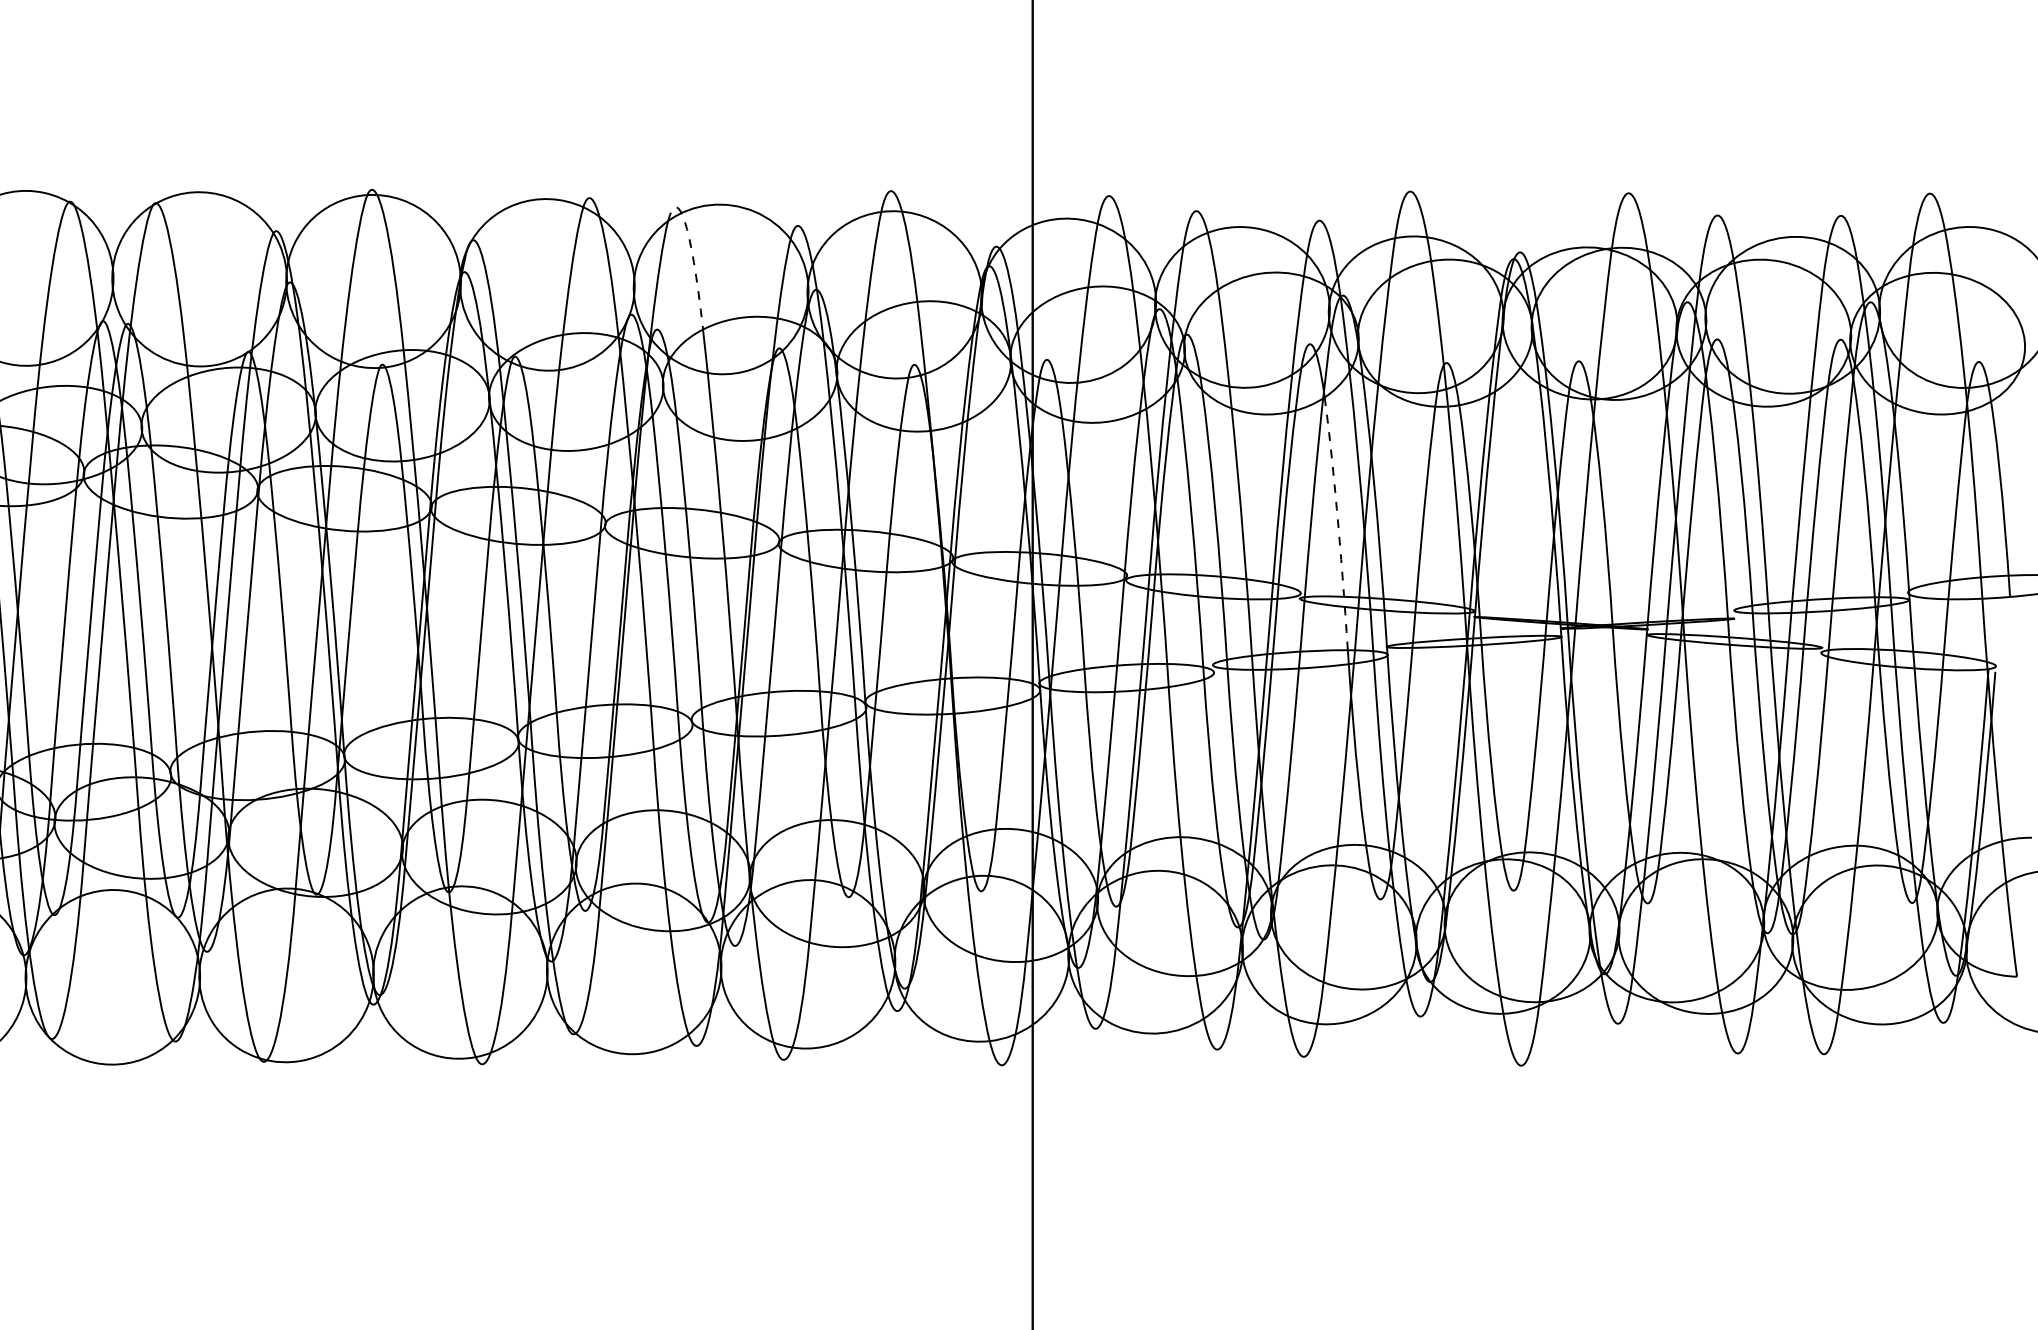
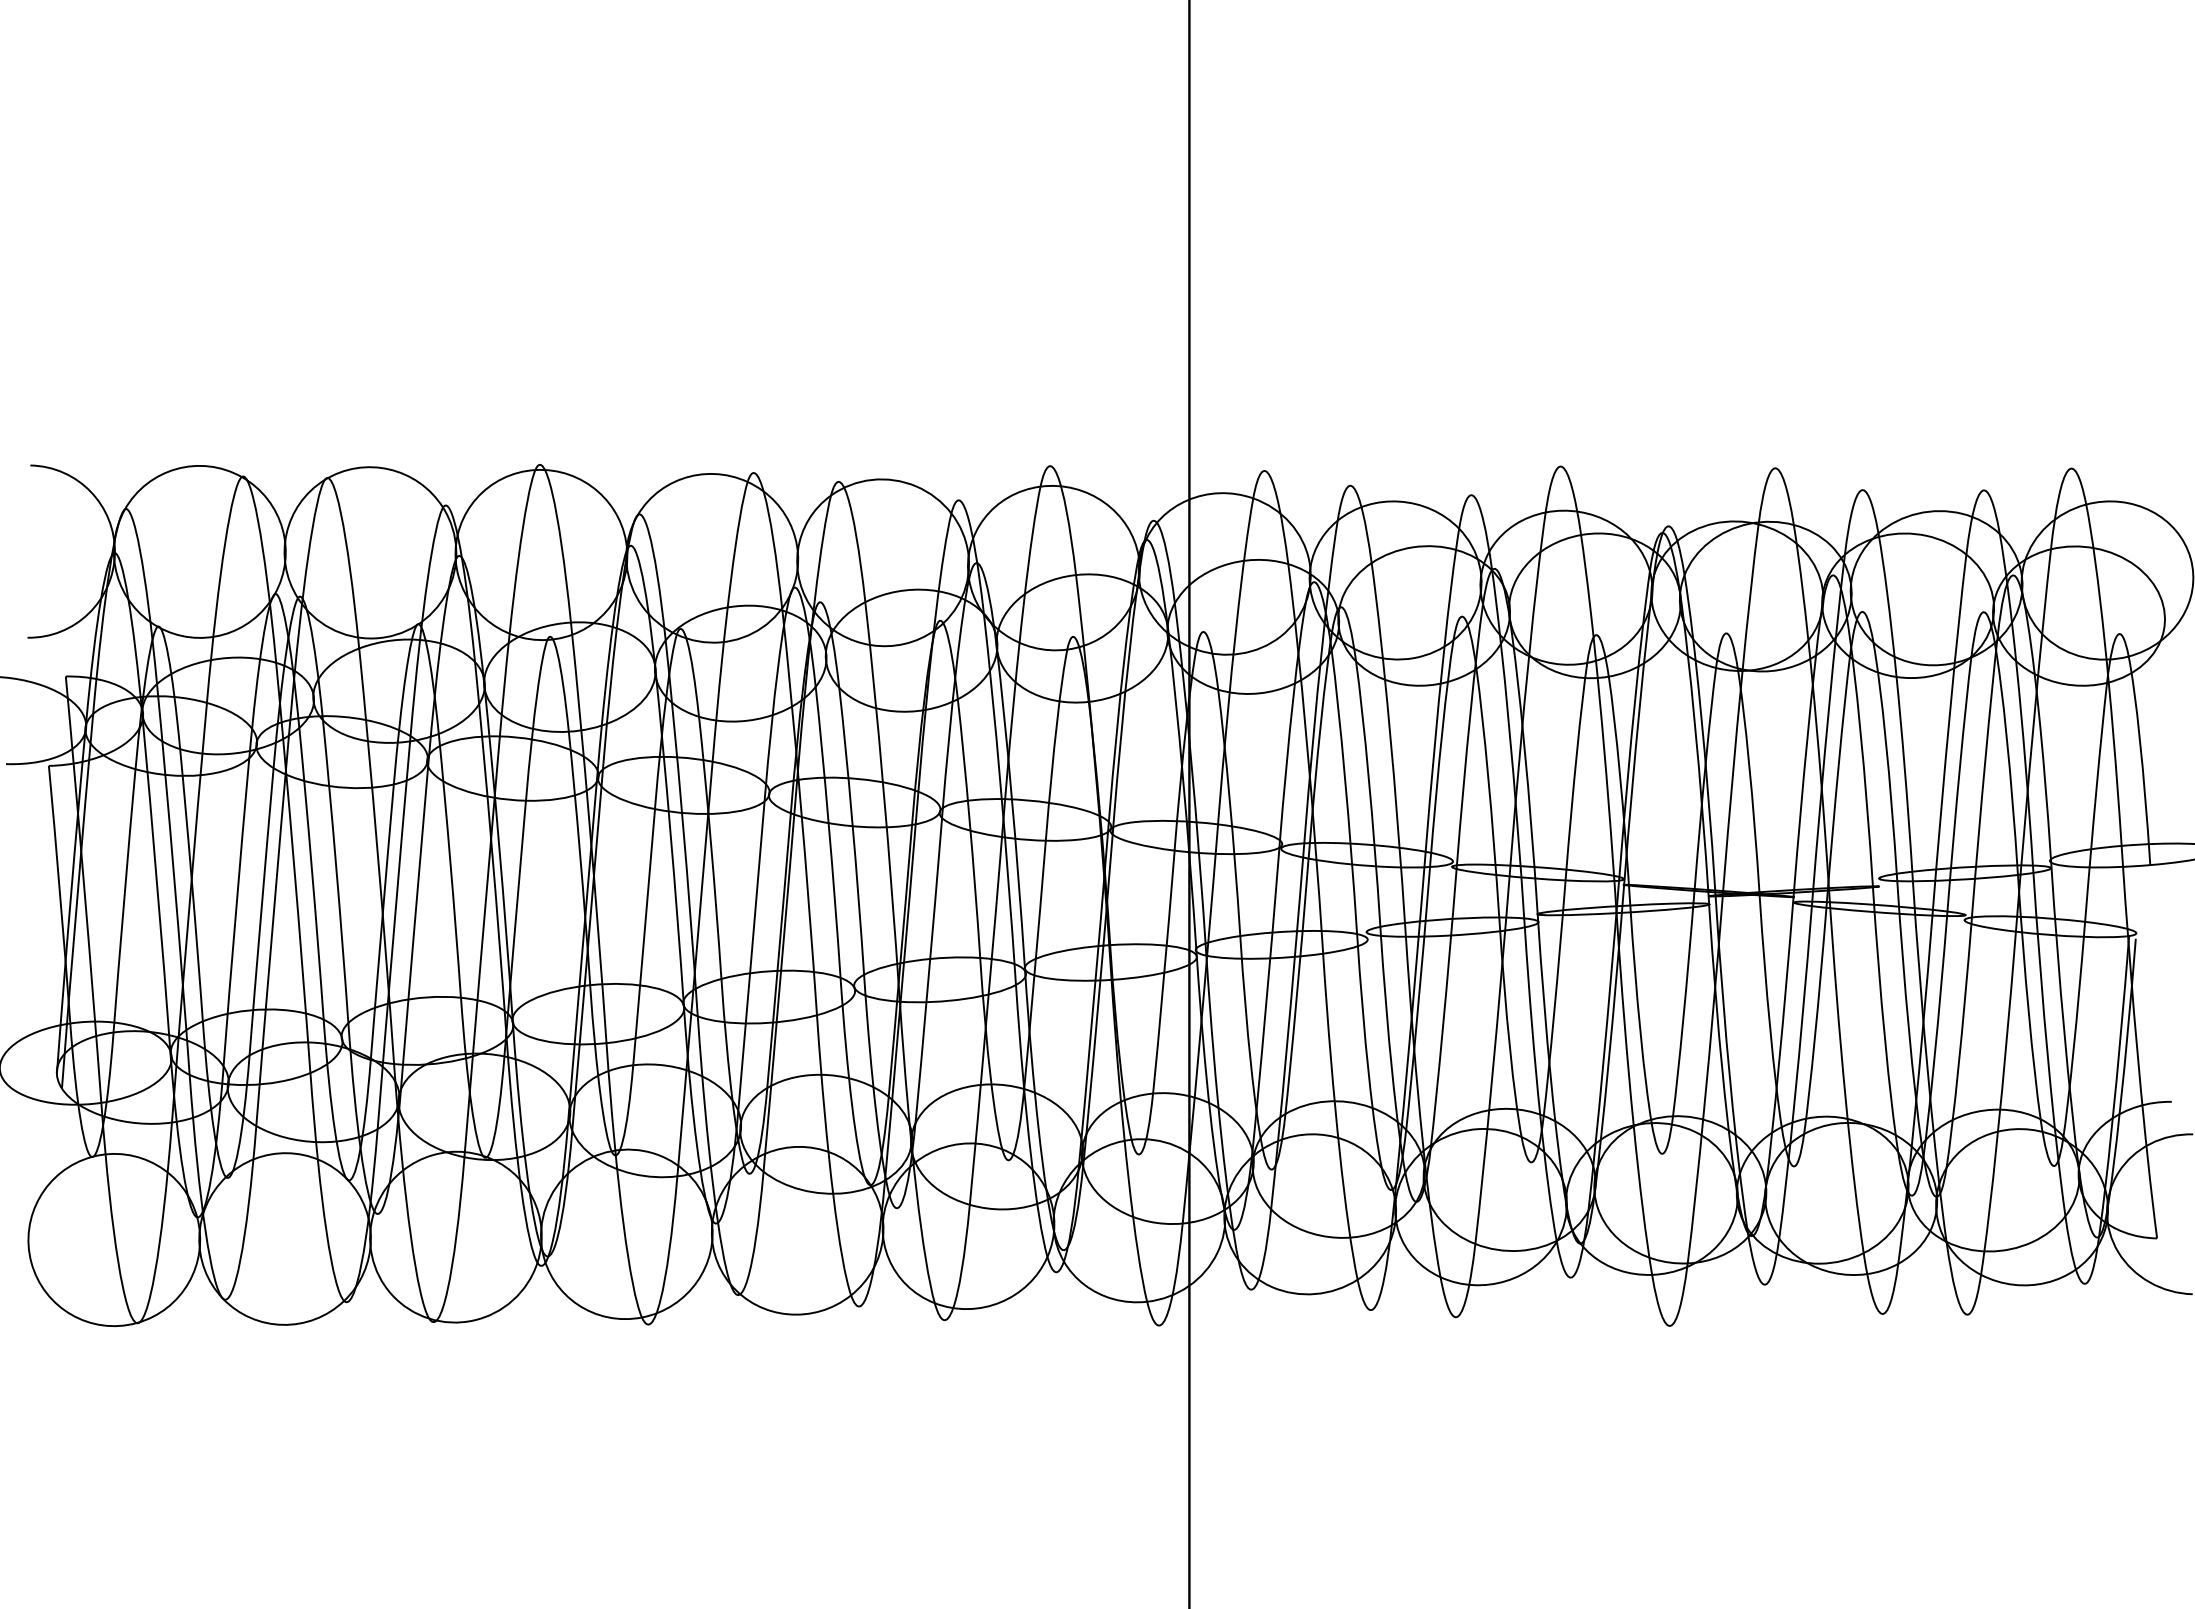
arc: (691, 249) -> (853, 523), dashed -> solid
arc: (1337, 521) -> (1489, 790), dashed -> solid

